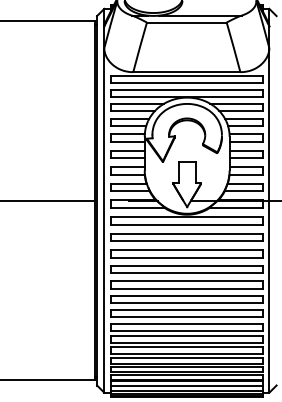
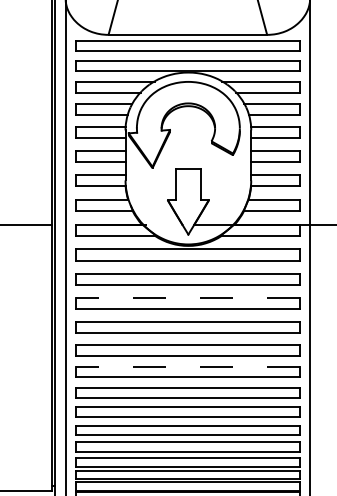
line: (186, 250) -> (187, 298), solid -> dashed
line: (186, 296) -> (187, 366), solid -> dashed

